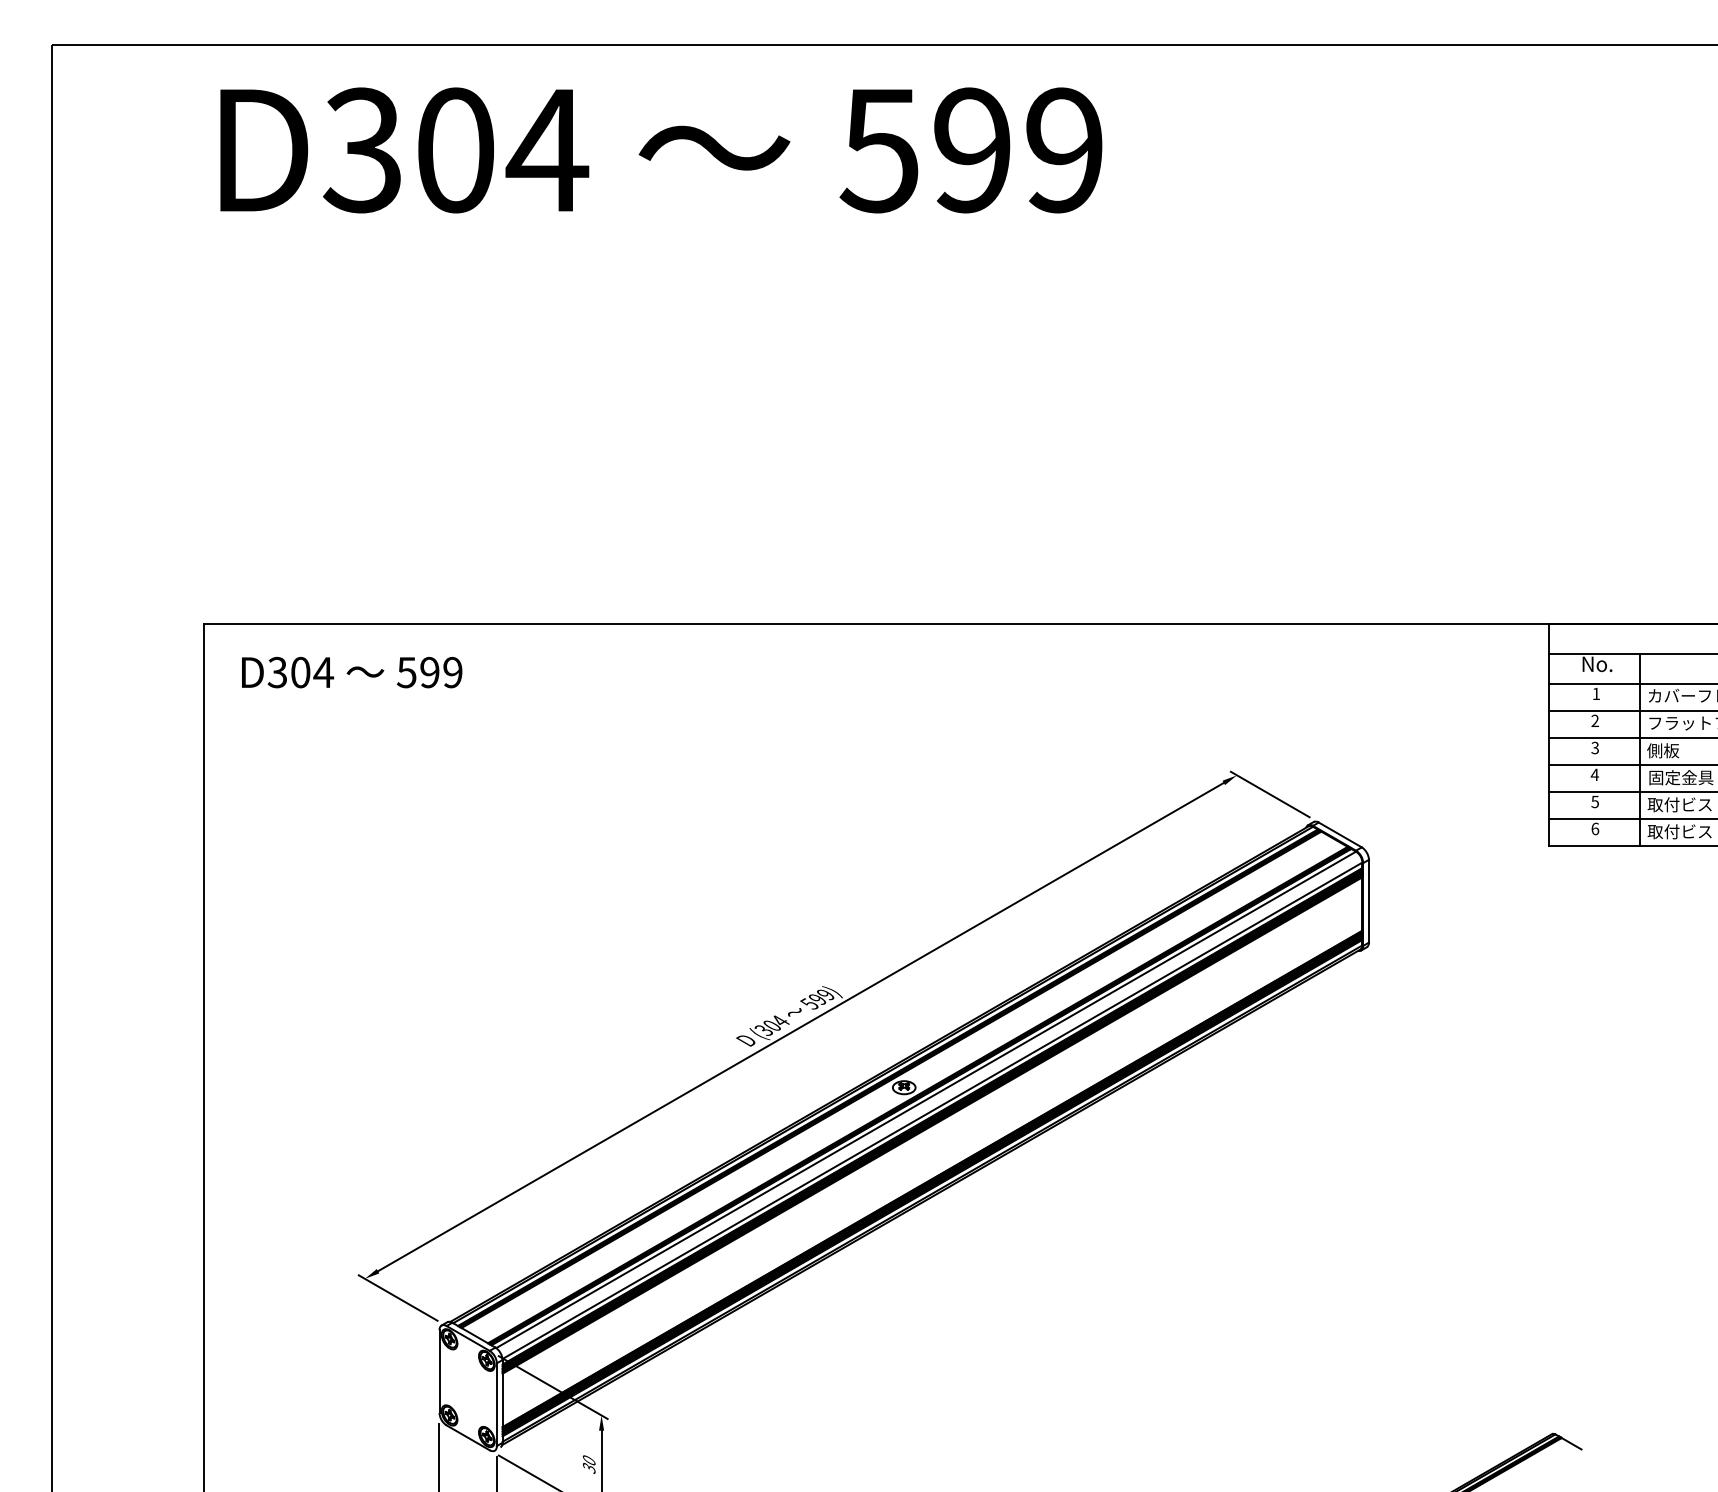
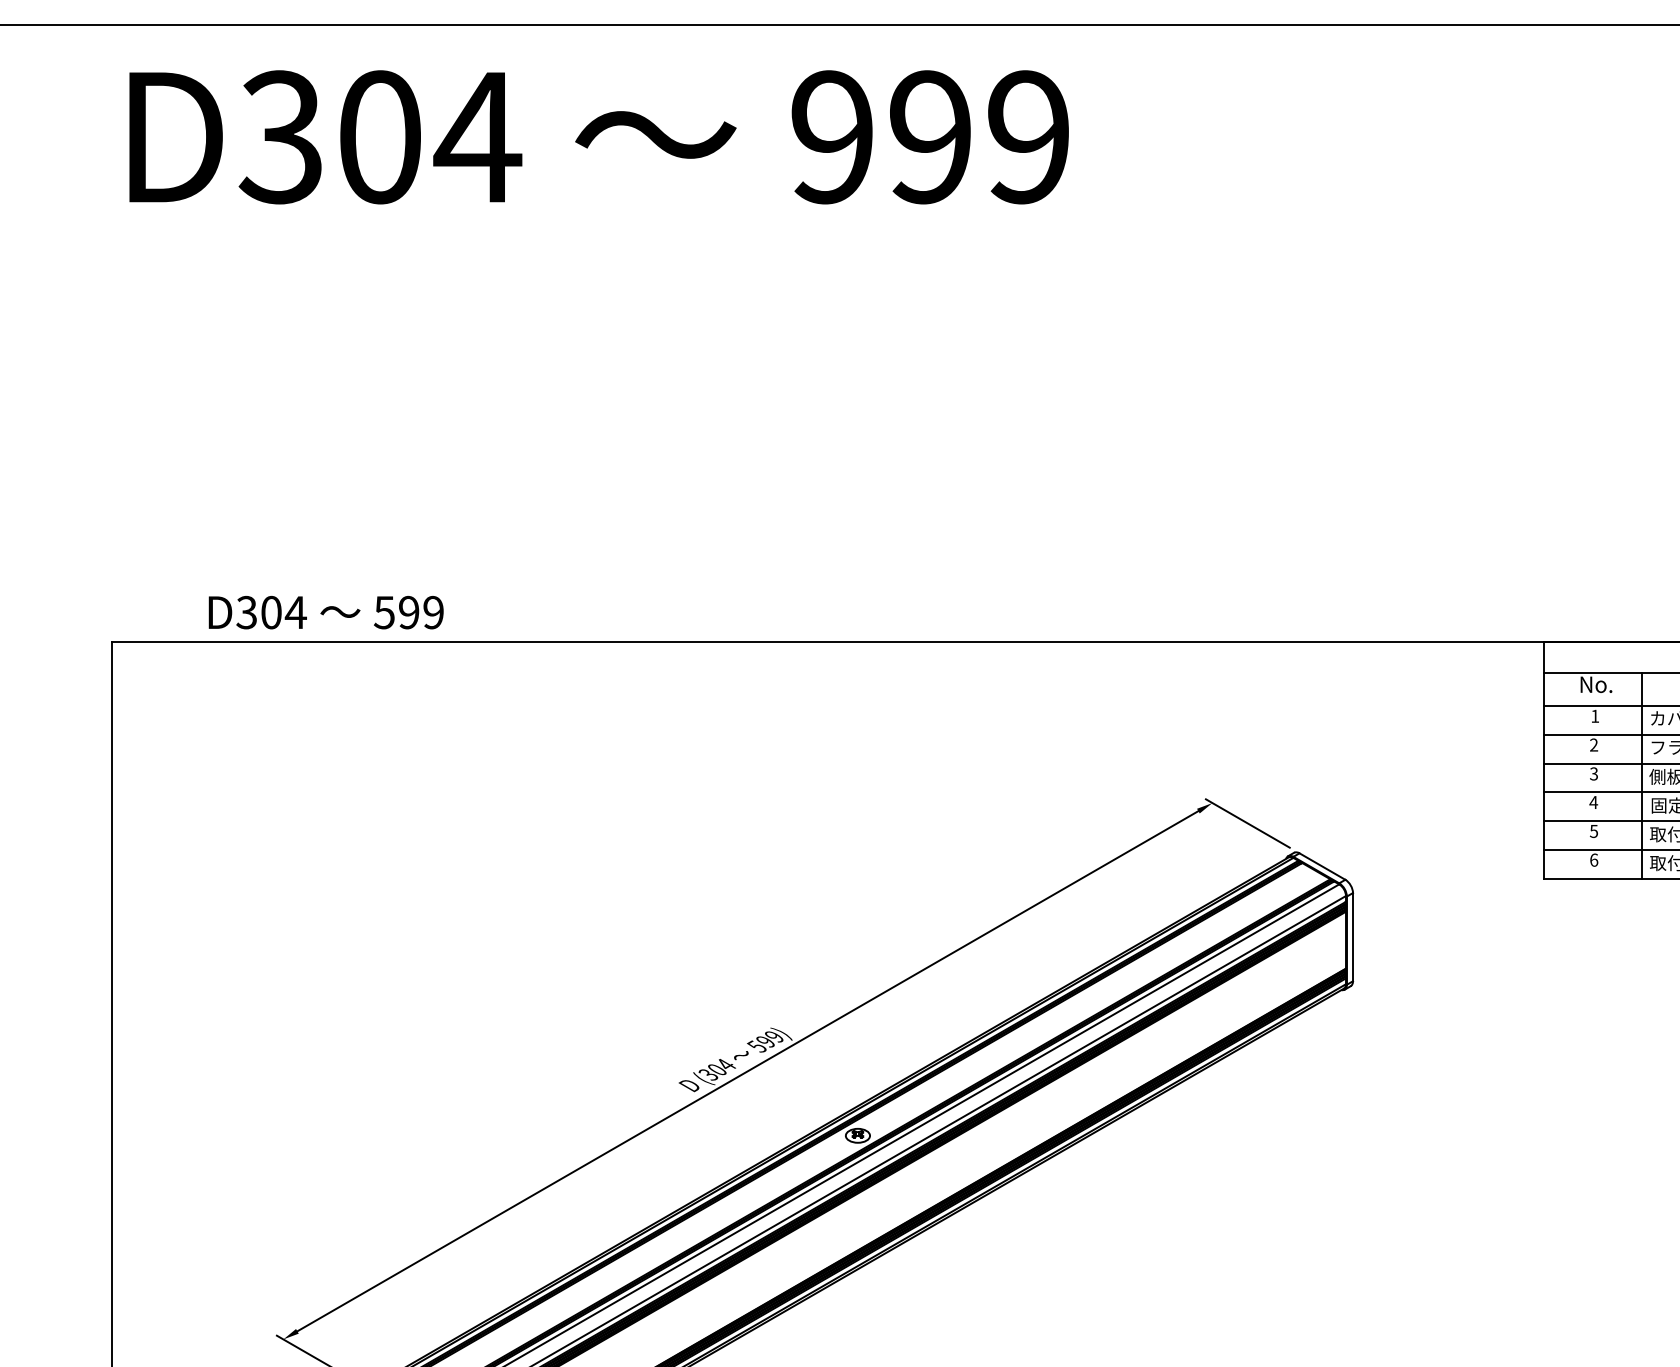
text: (878, 150) -> (830, 137), 599 -> 999
text: (352, 672) -> (326, 612), moved

